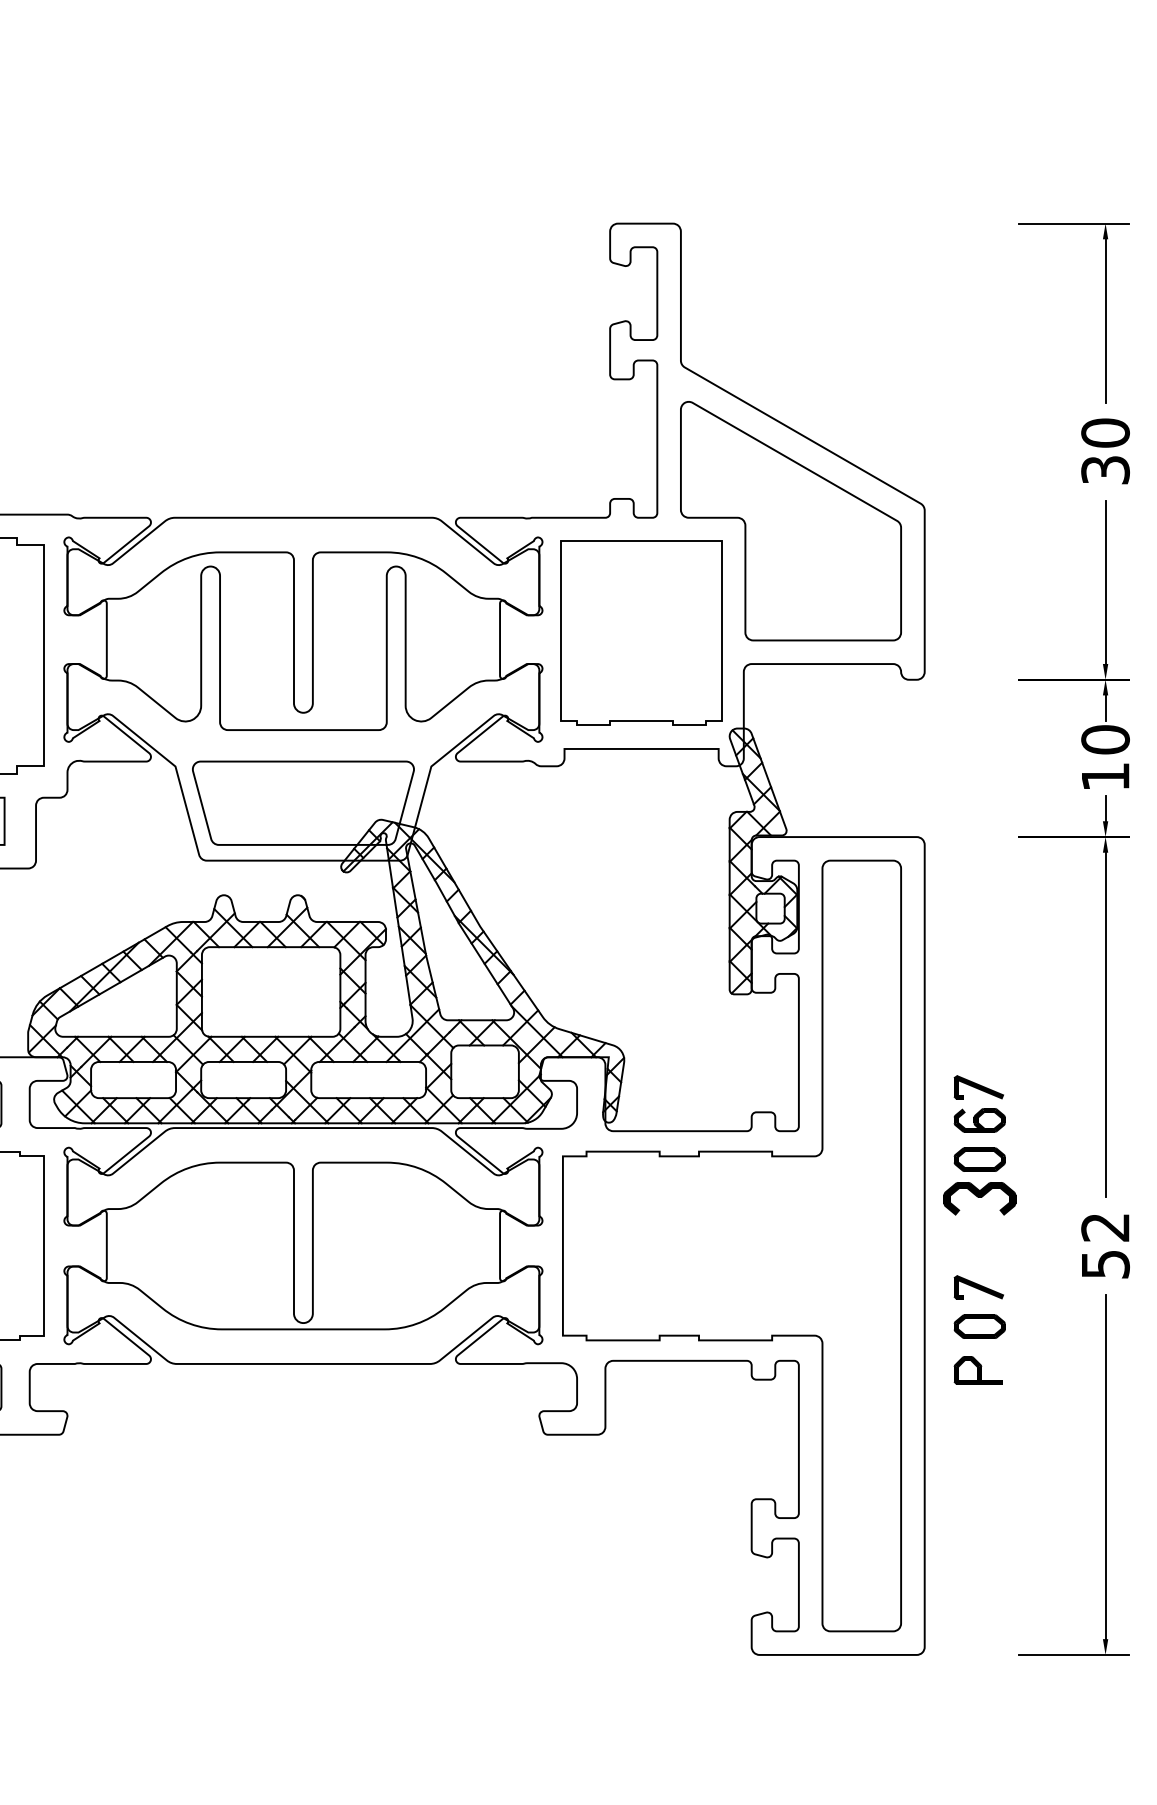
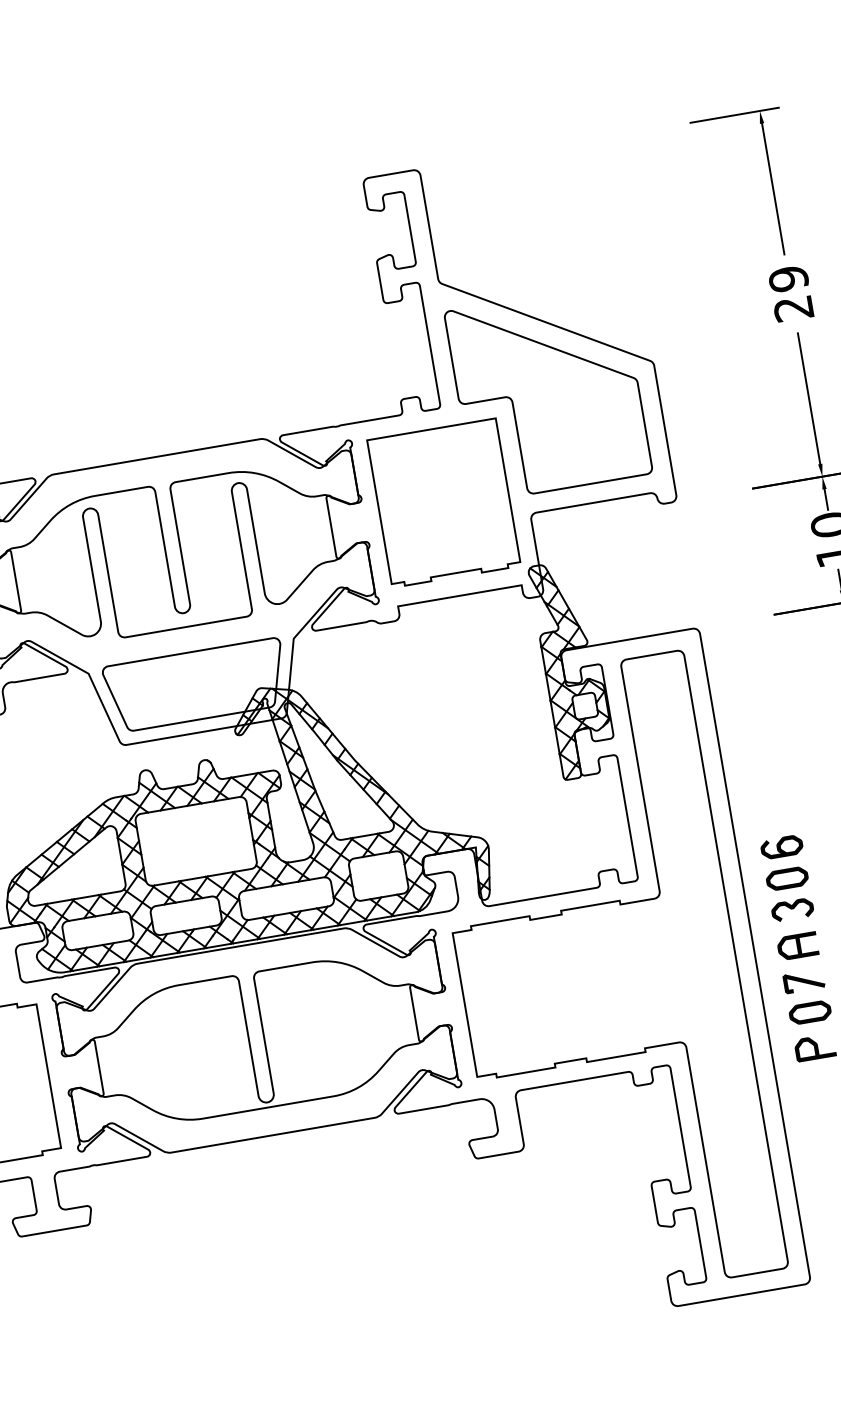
text: (1105, 451) -> (791, 293), 30 -> 29
part: (978, 1087) -> (776, 821), removed
part: (979, 1198) -> (792, 909), size x0.71
part: (977, 1243) -> (797, 946), added

